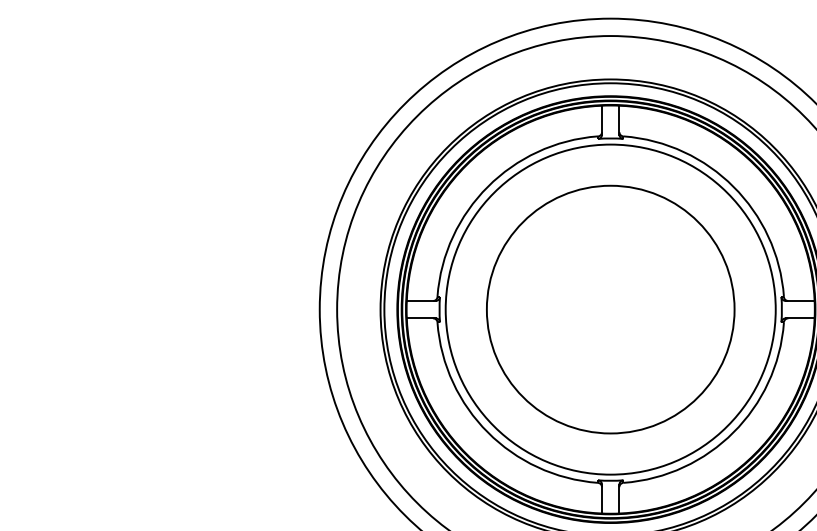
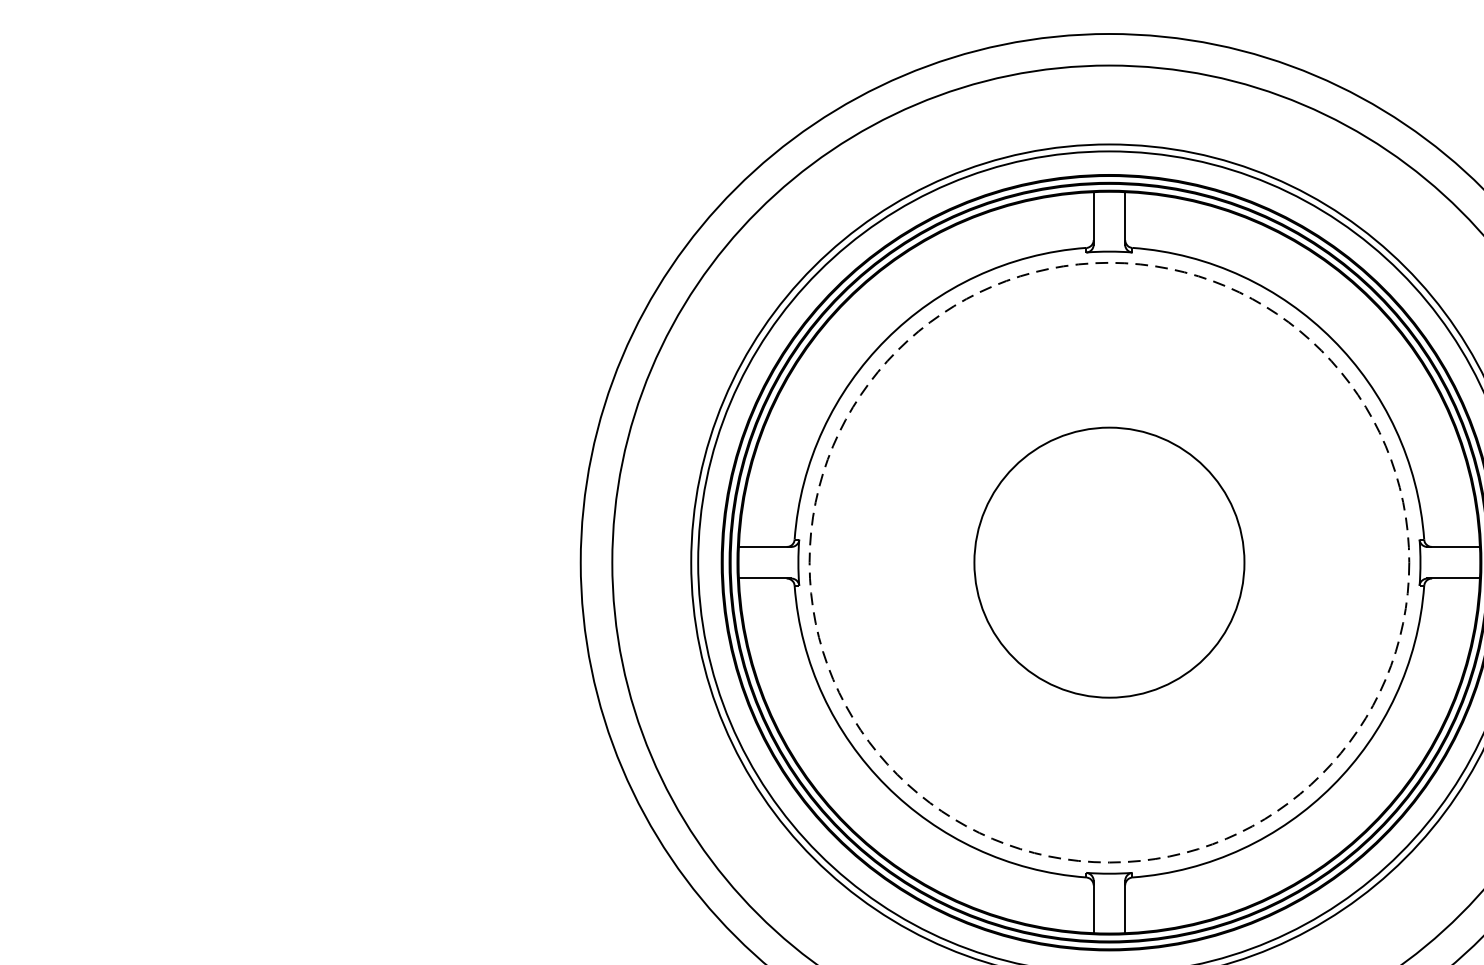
circle: (610, 309) -> (1109, 562), size x0.6
circle: (610, 309) -> (1109, 562), solid -> dashed

